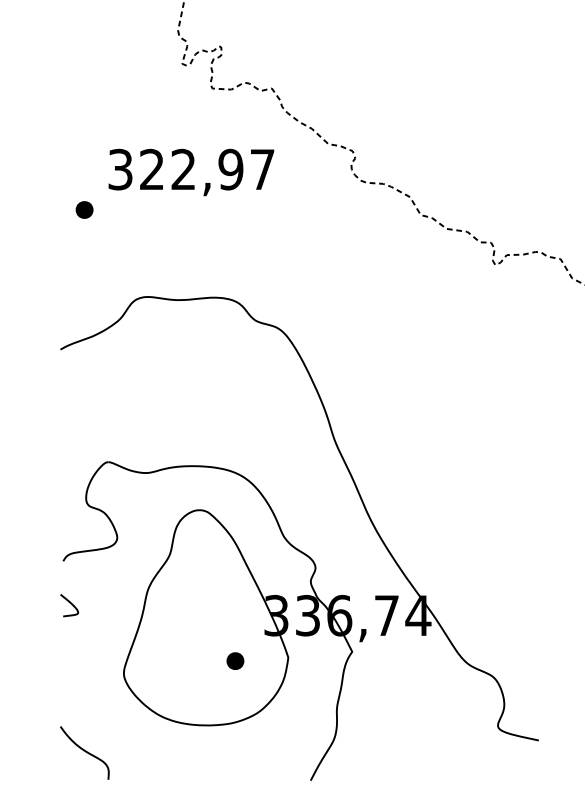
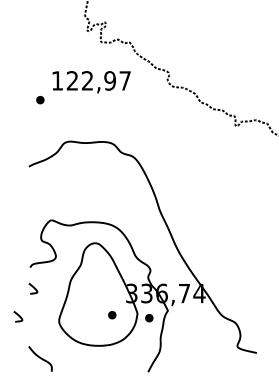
text: (120, 168) -> (57, 80), 322,97 -> 122,97
curve: (38, 663) -> (18, 316), added
part: (313, 668) -> (149, 318), added

